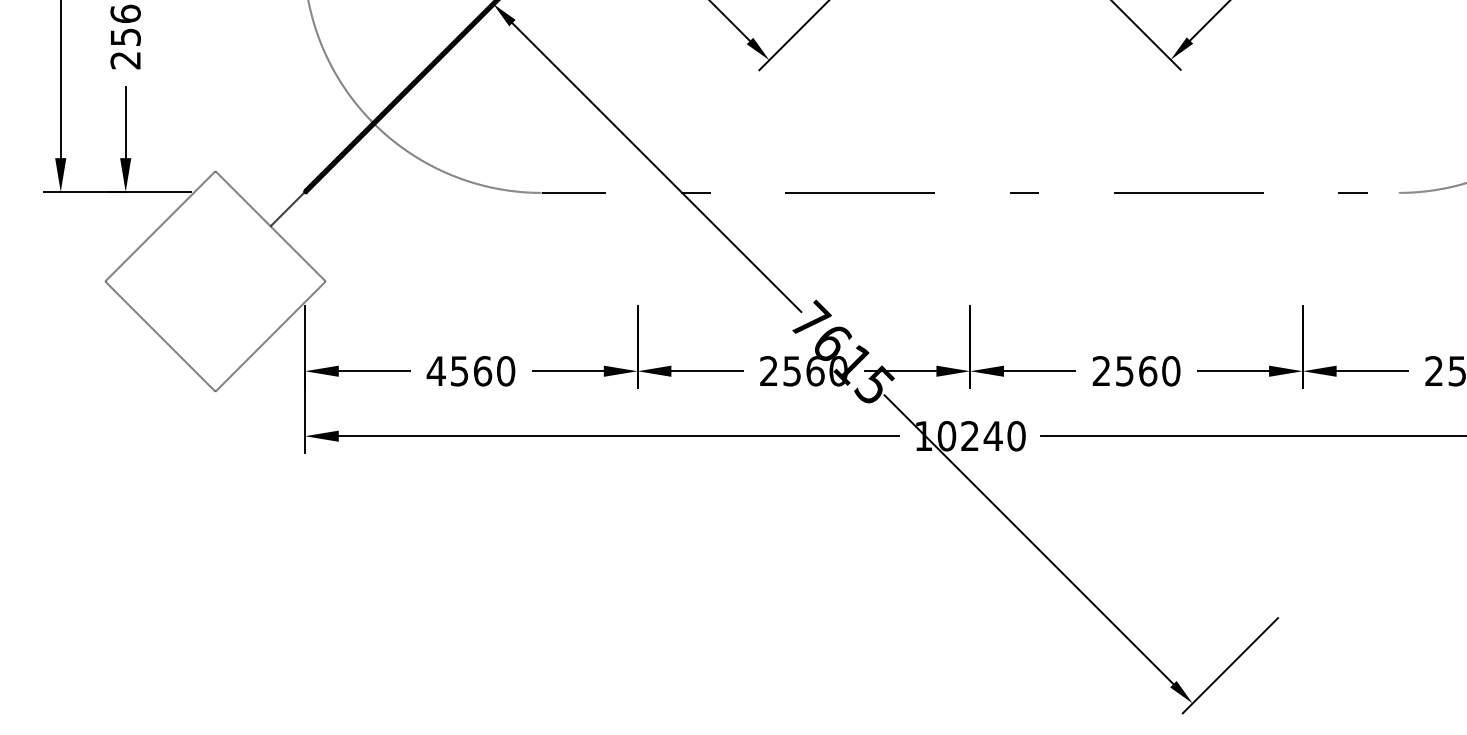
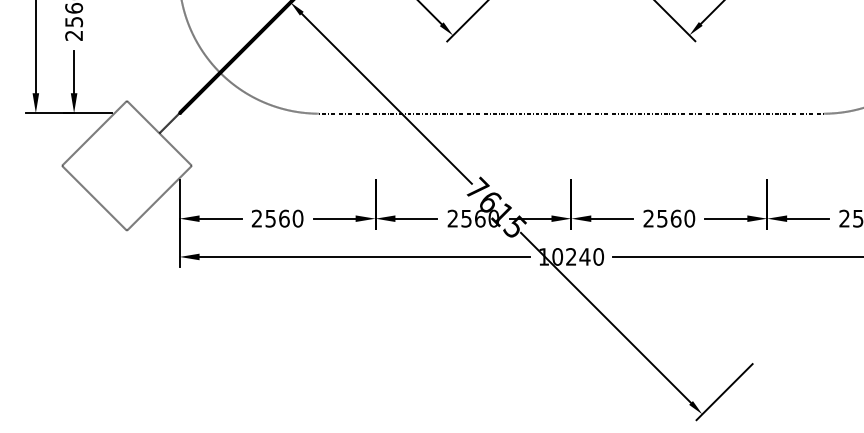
text: (435, 370) -> (256, 218), 4560 -> 2560

